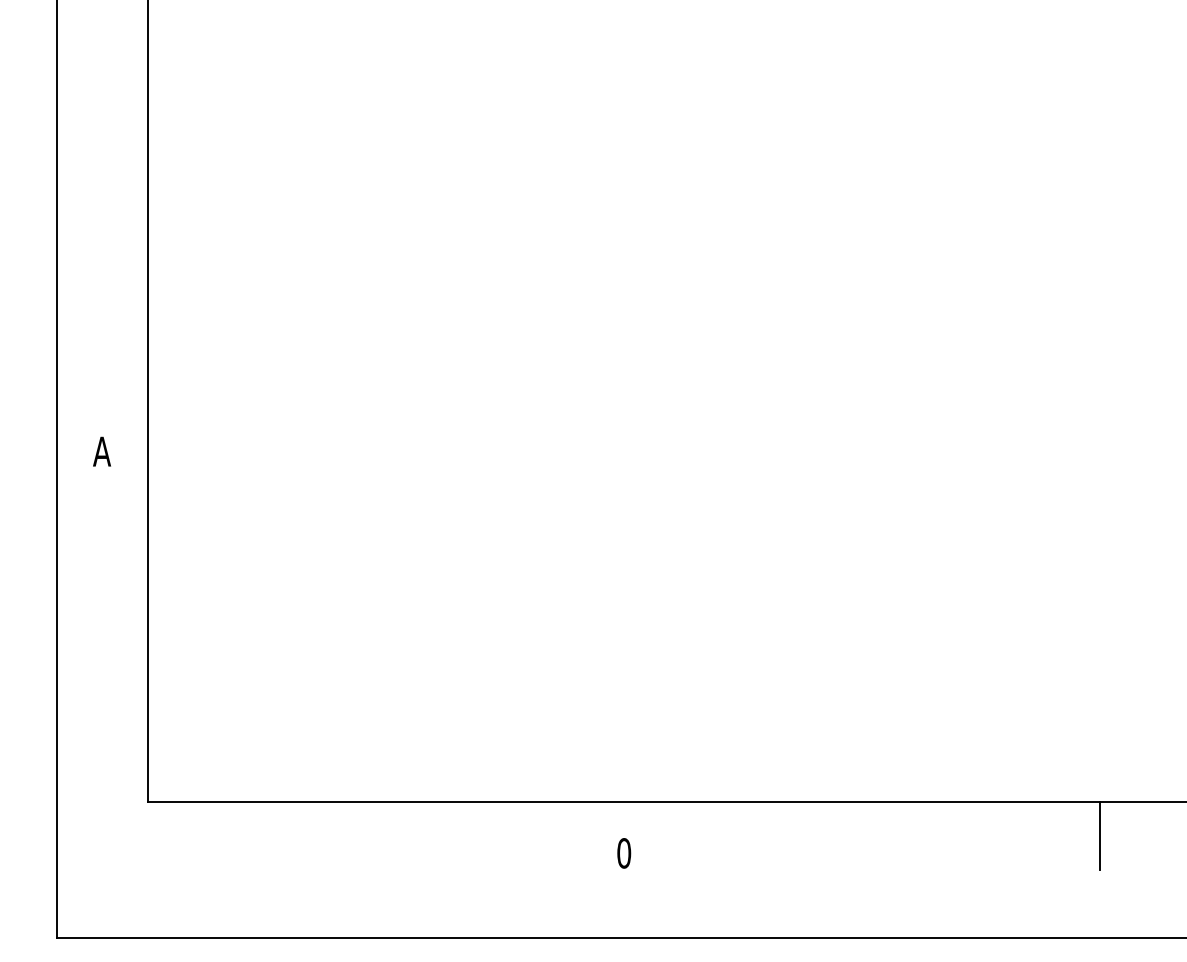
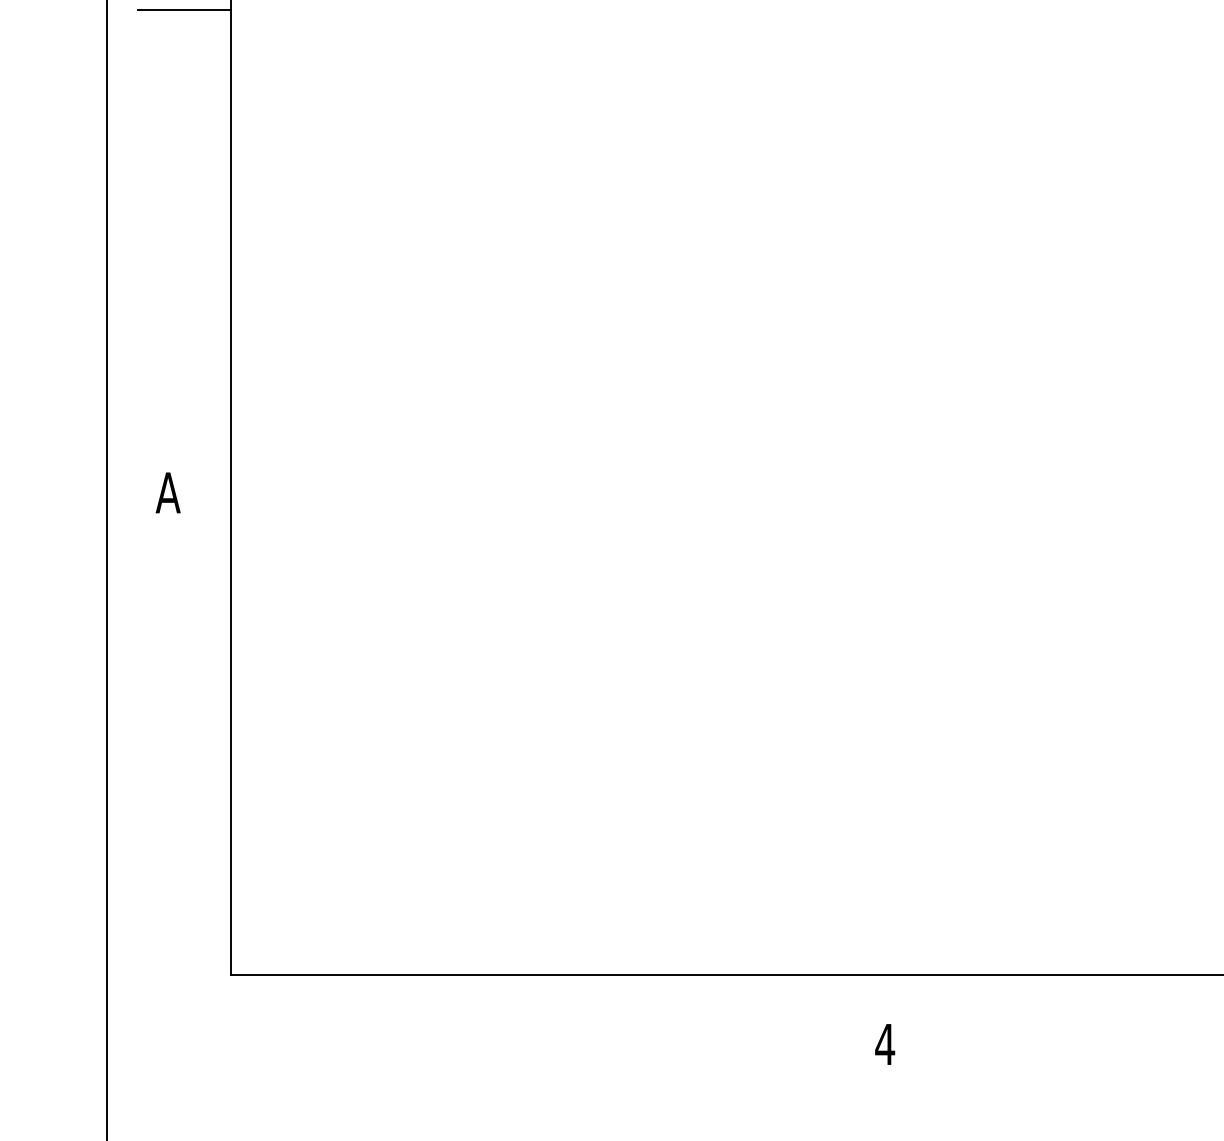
line: (113, 99) -> (183, 9), added
text: (623, 853) -> (884, 1044), 0 -> 4

